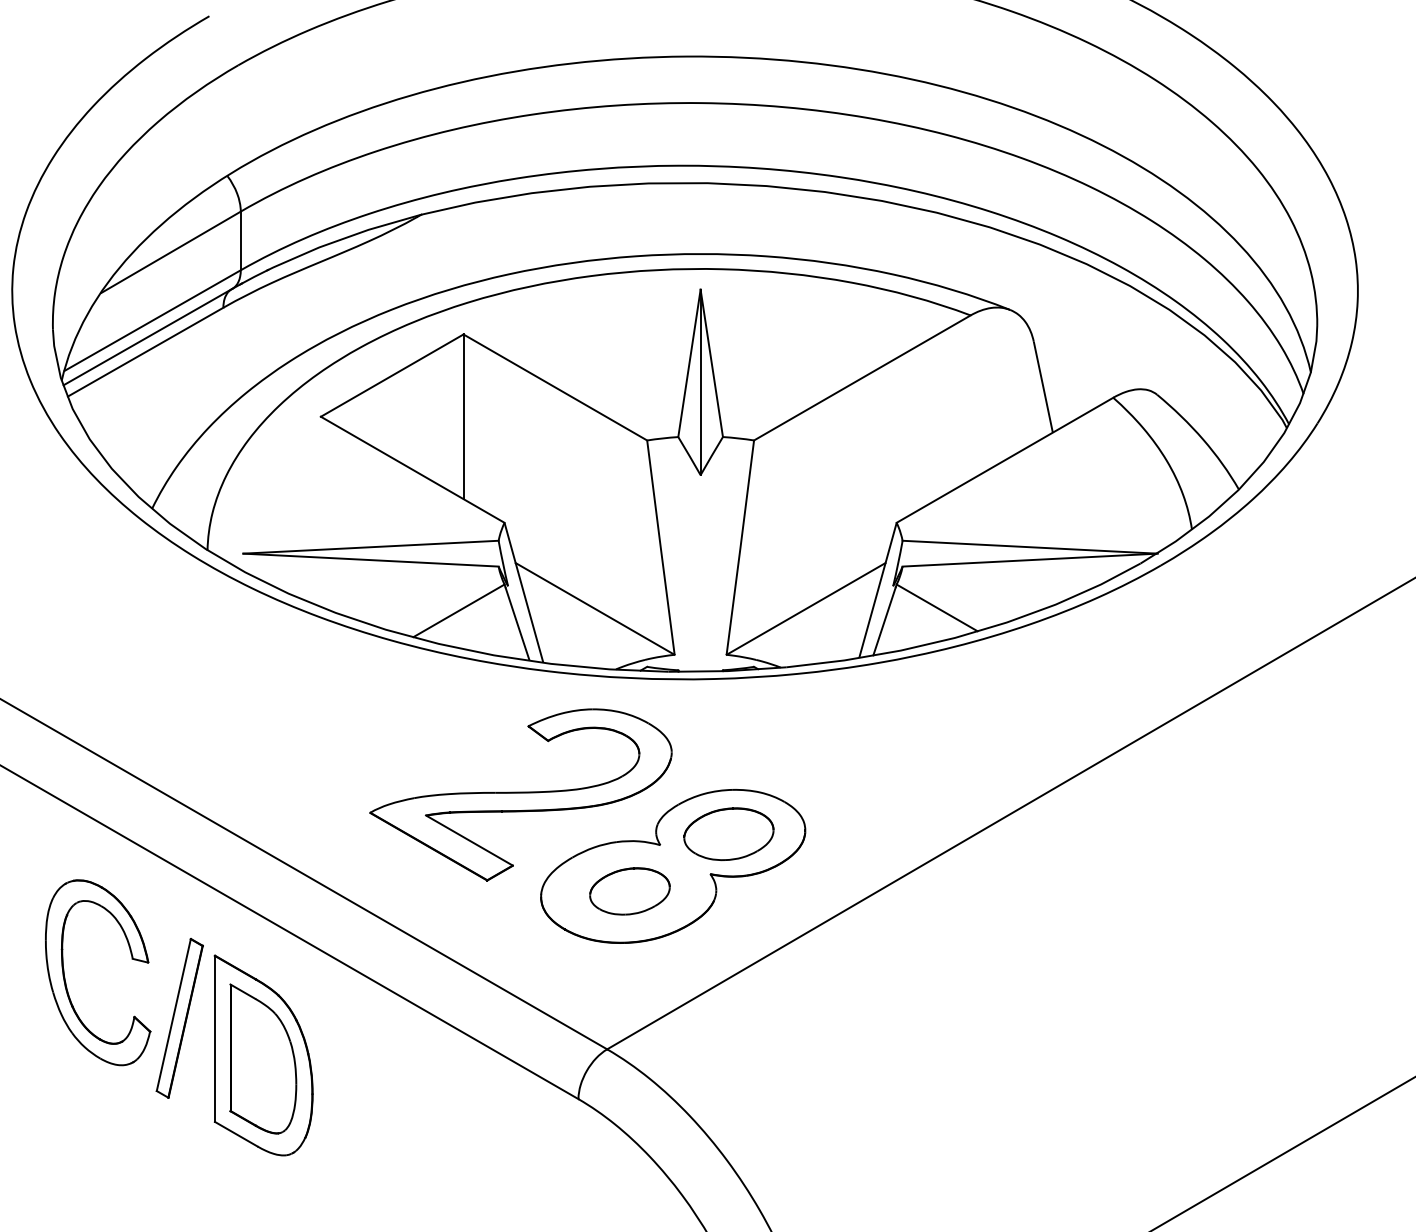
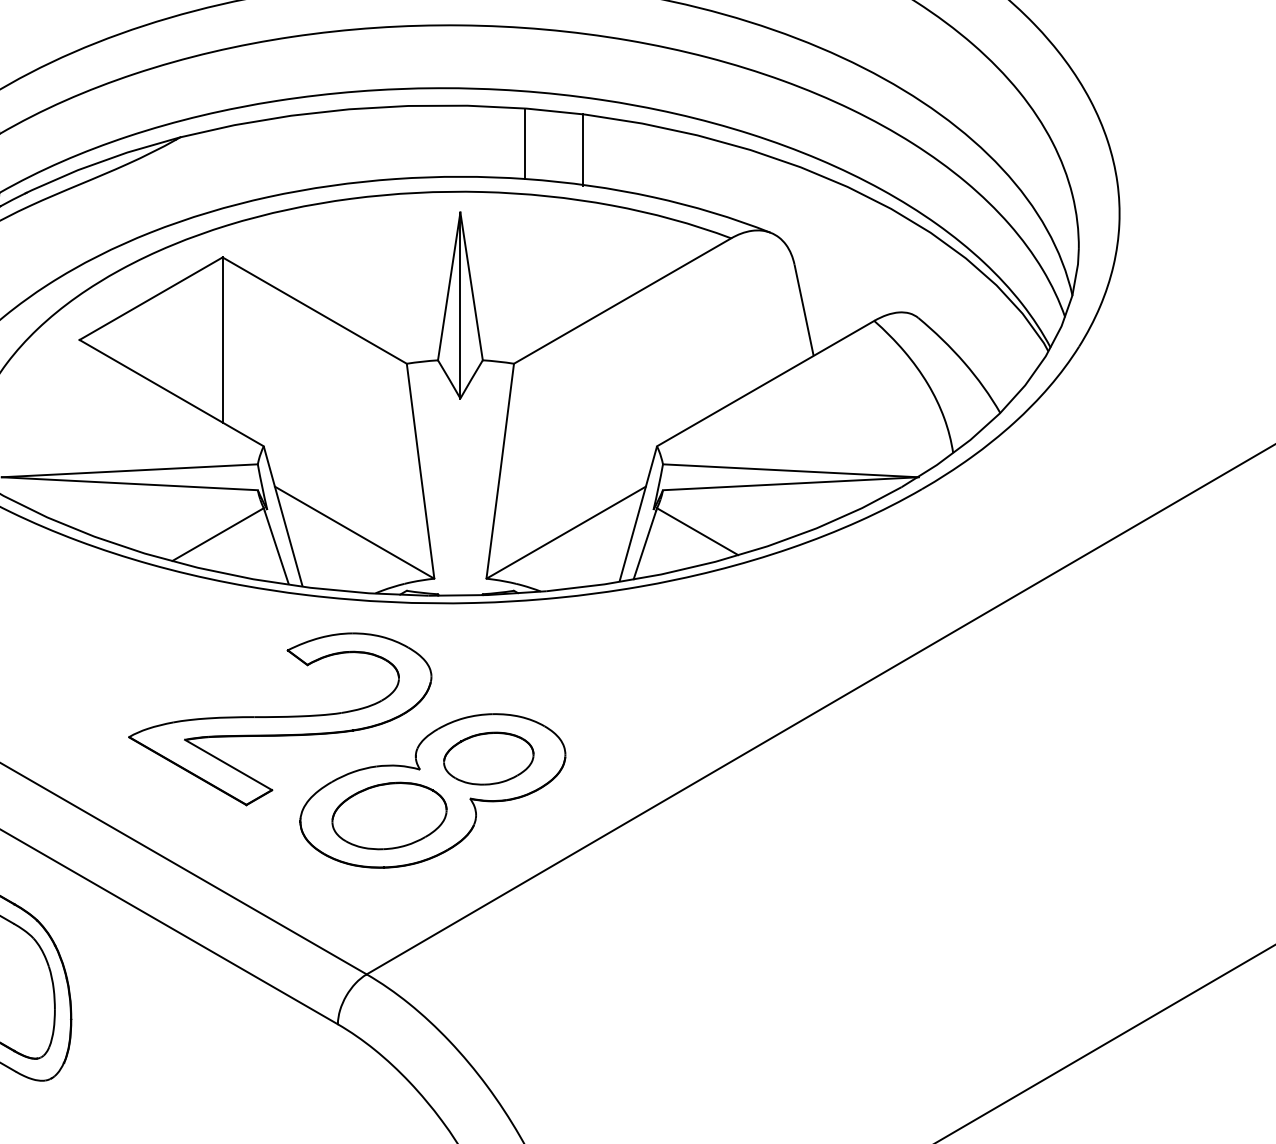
line: (765, 221) -> (525, 144), added
line: (822, 227) -> (582, 150), added
part: (629, 891) -> (389, 816), size x1.43

